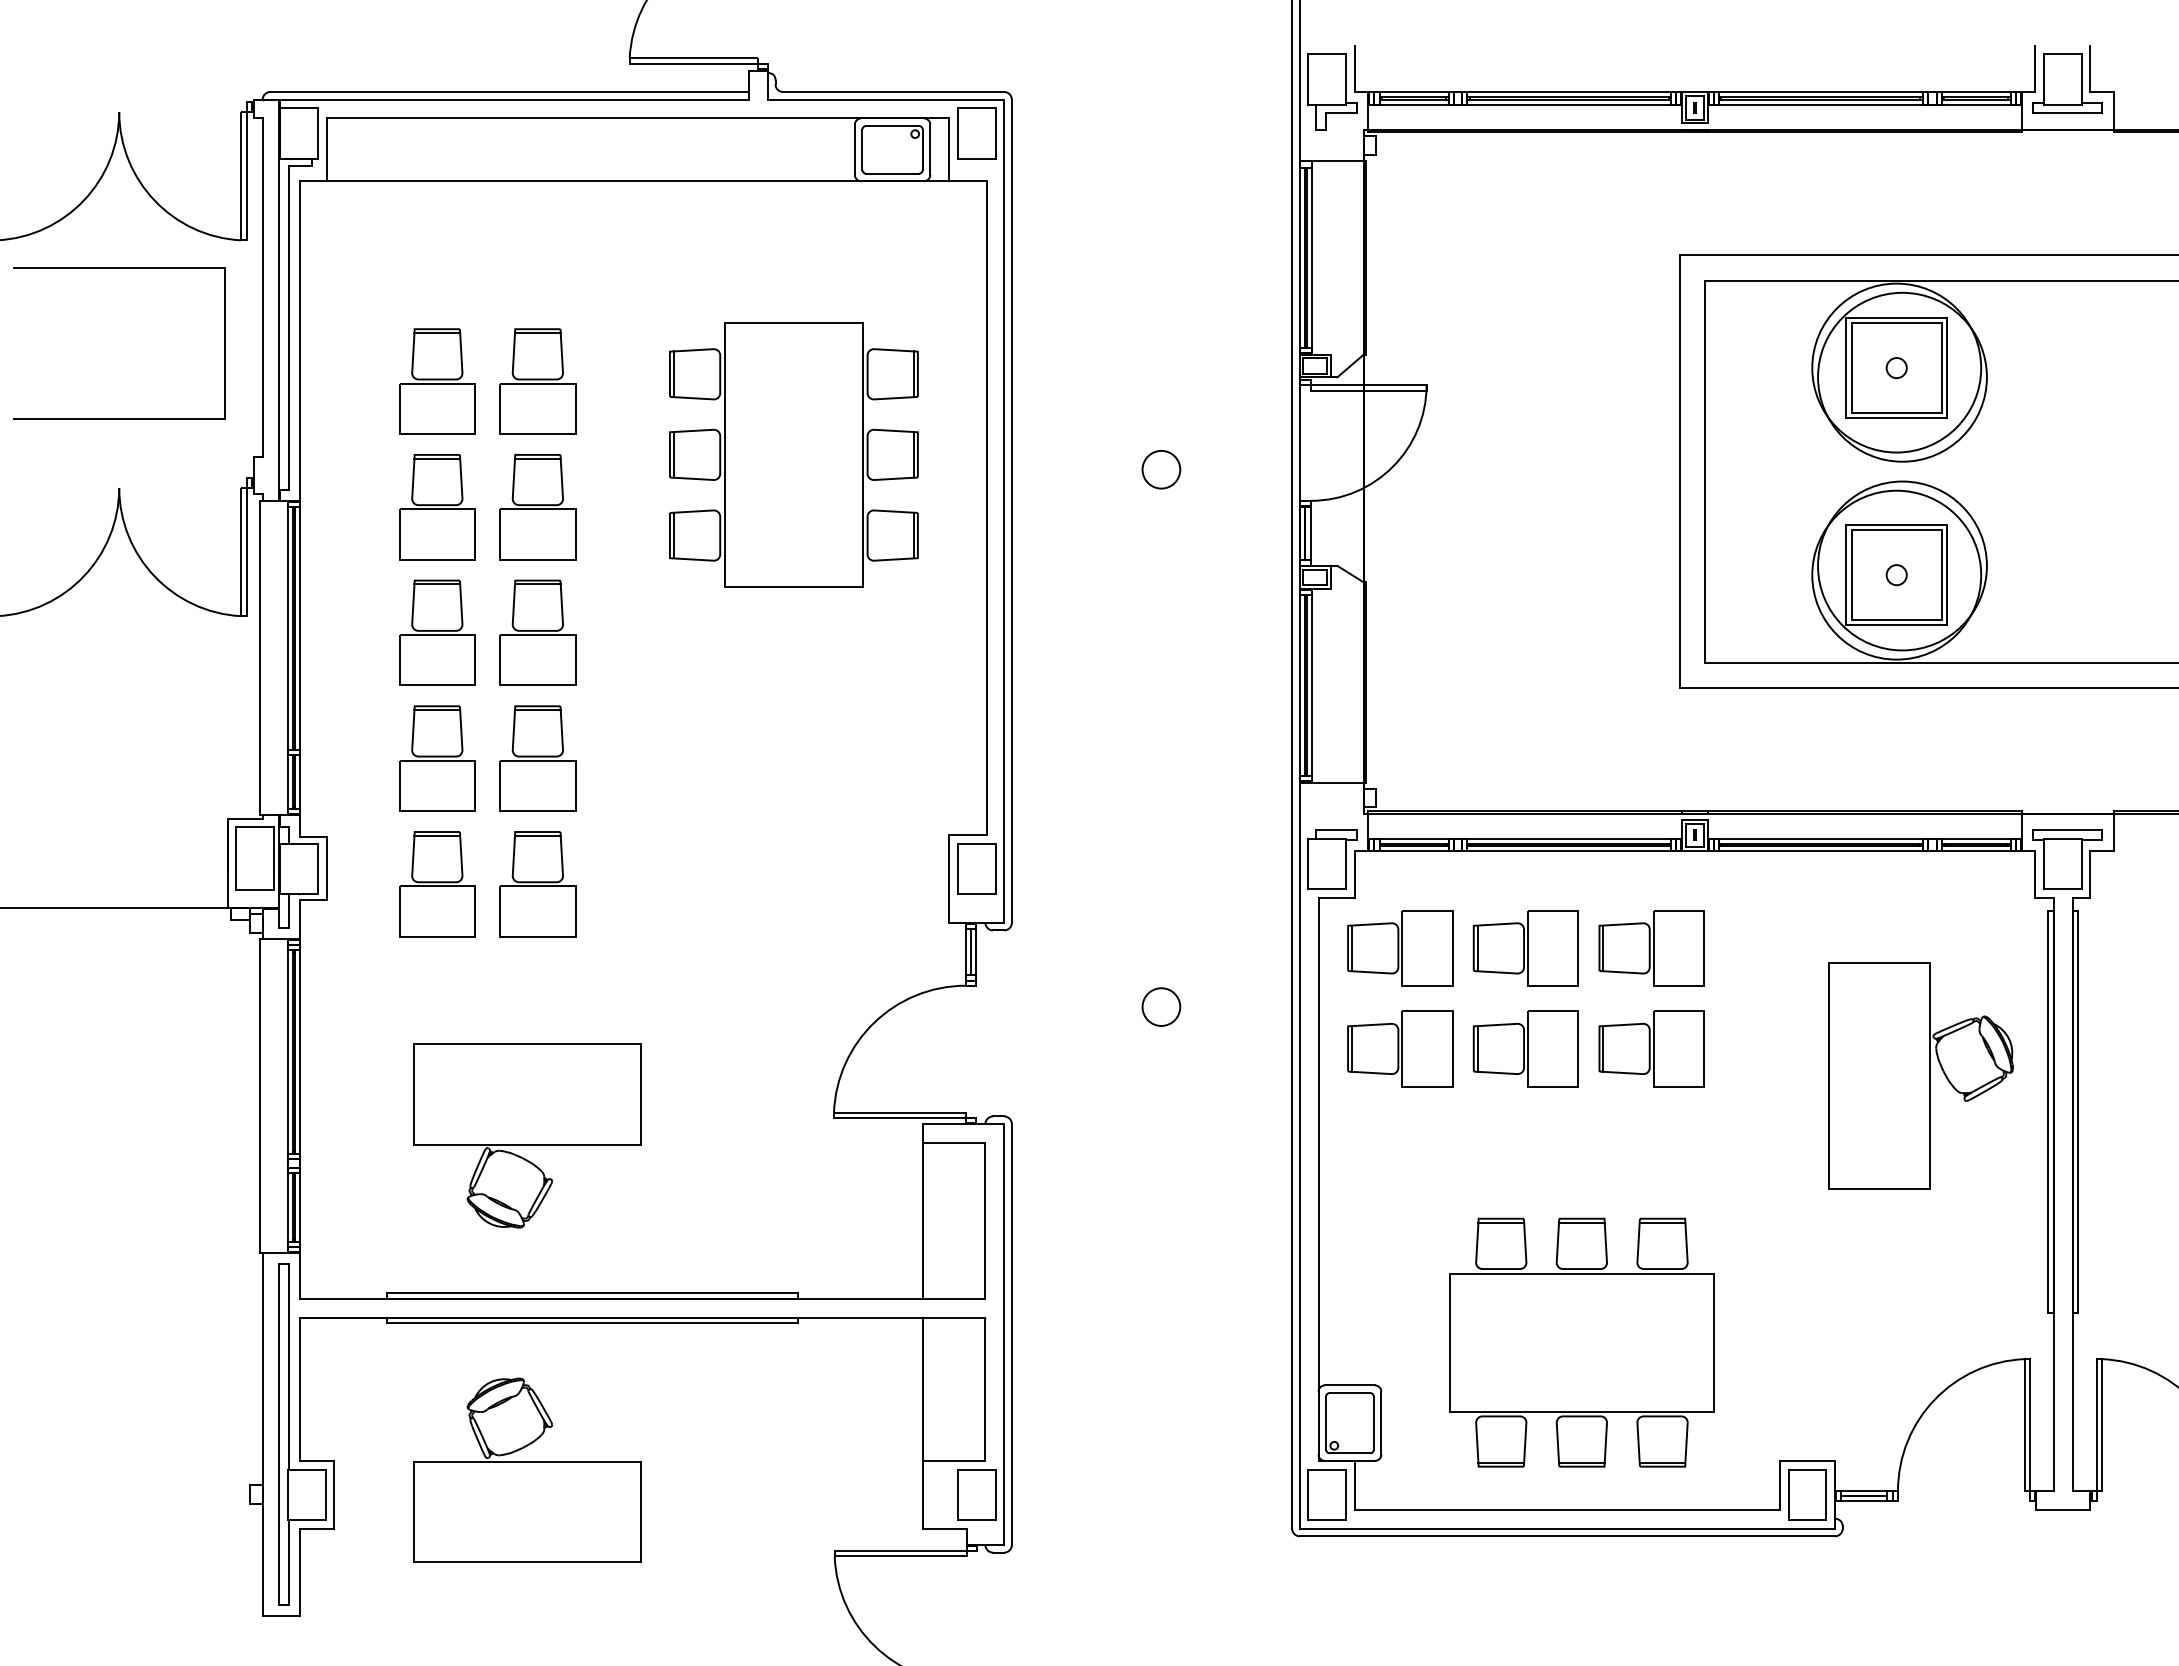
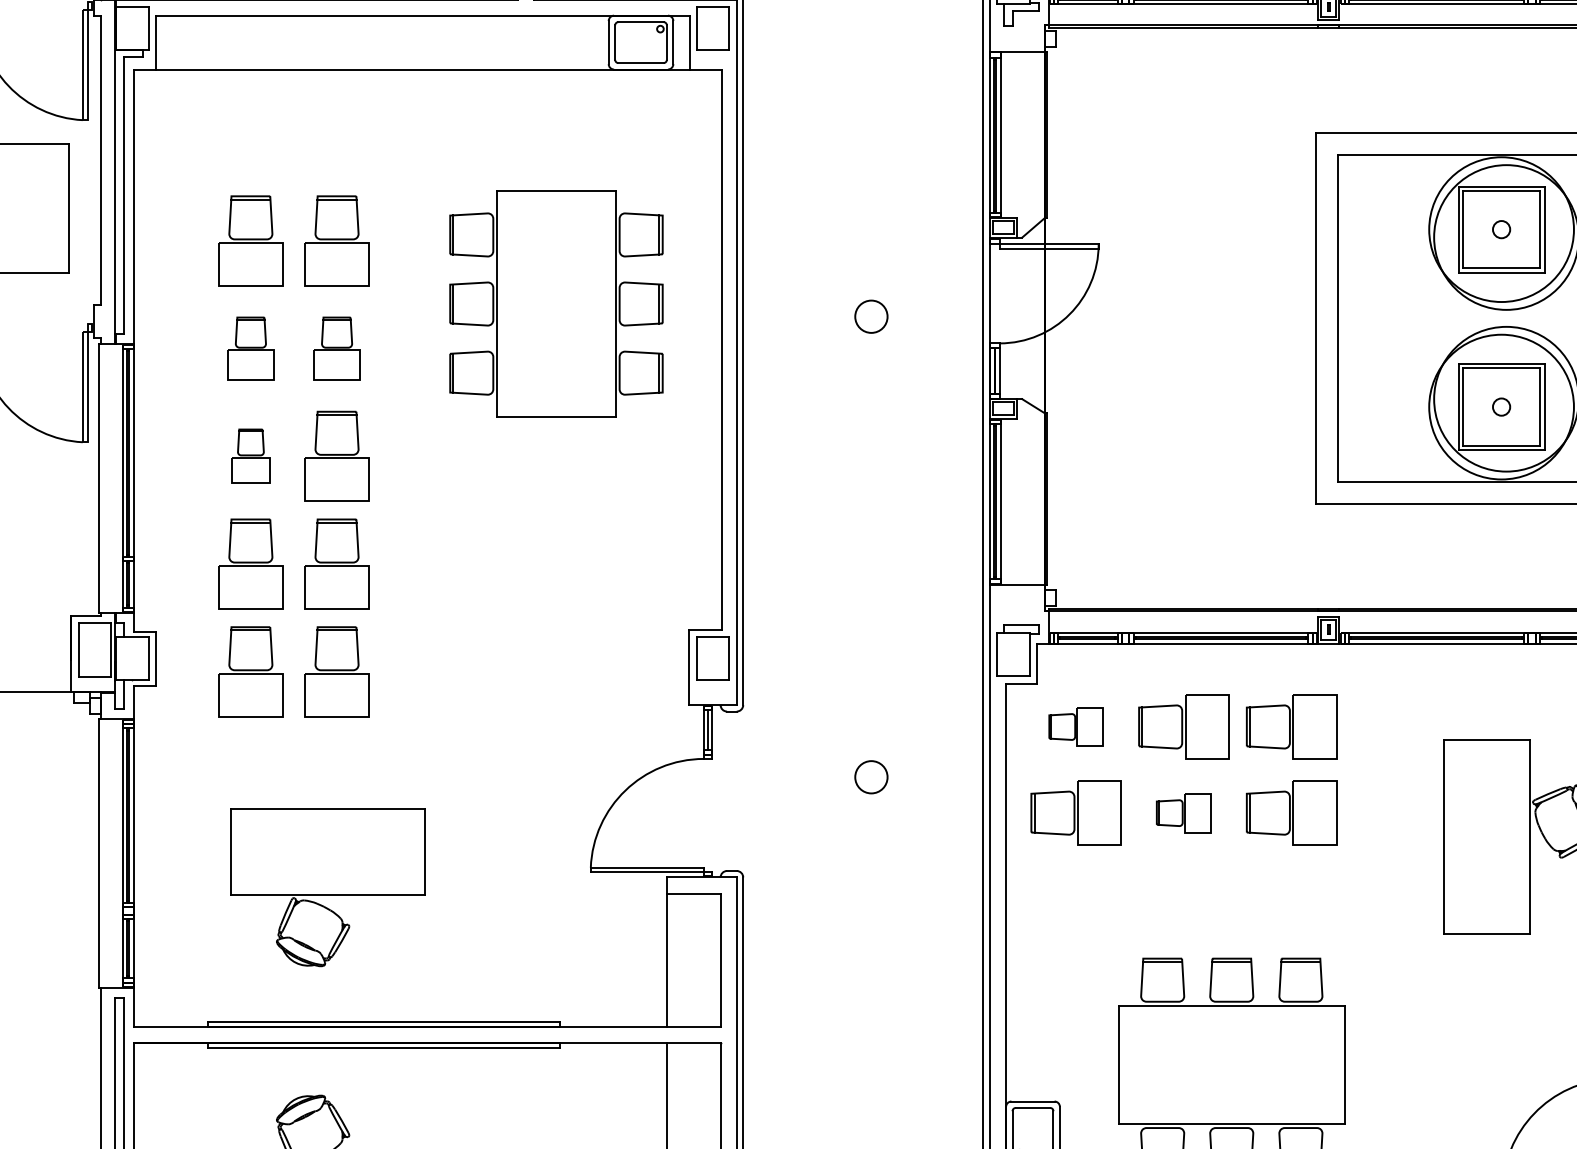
part: (437, 507) -> (251, 349), size x0.7
part: (537, 507) -> (336, 349), size x0.7
part: (437, 632) -> (251, 456), size x0.6
part: (1400, 948) -> (1076, 727), size x0.6
part: (1525, 1048) -> (1183, 812), size x0.6

